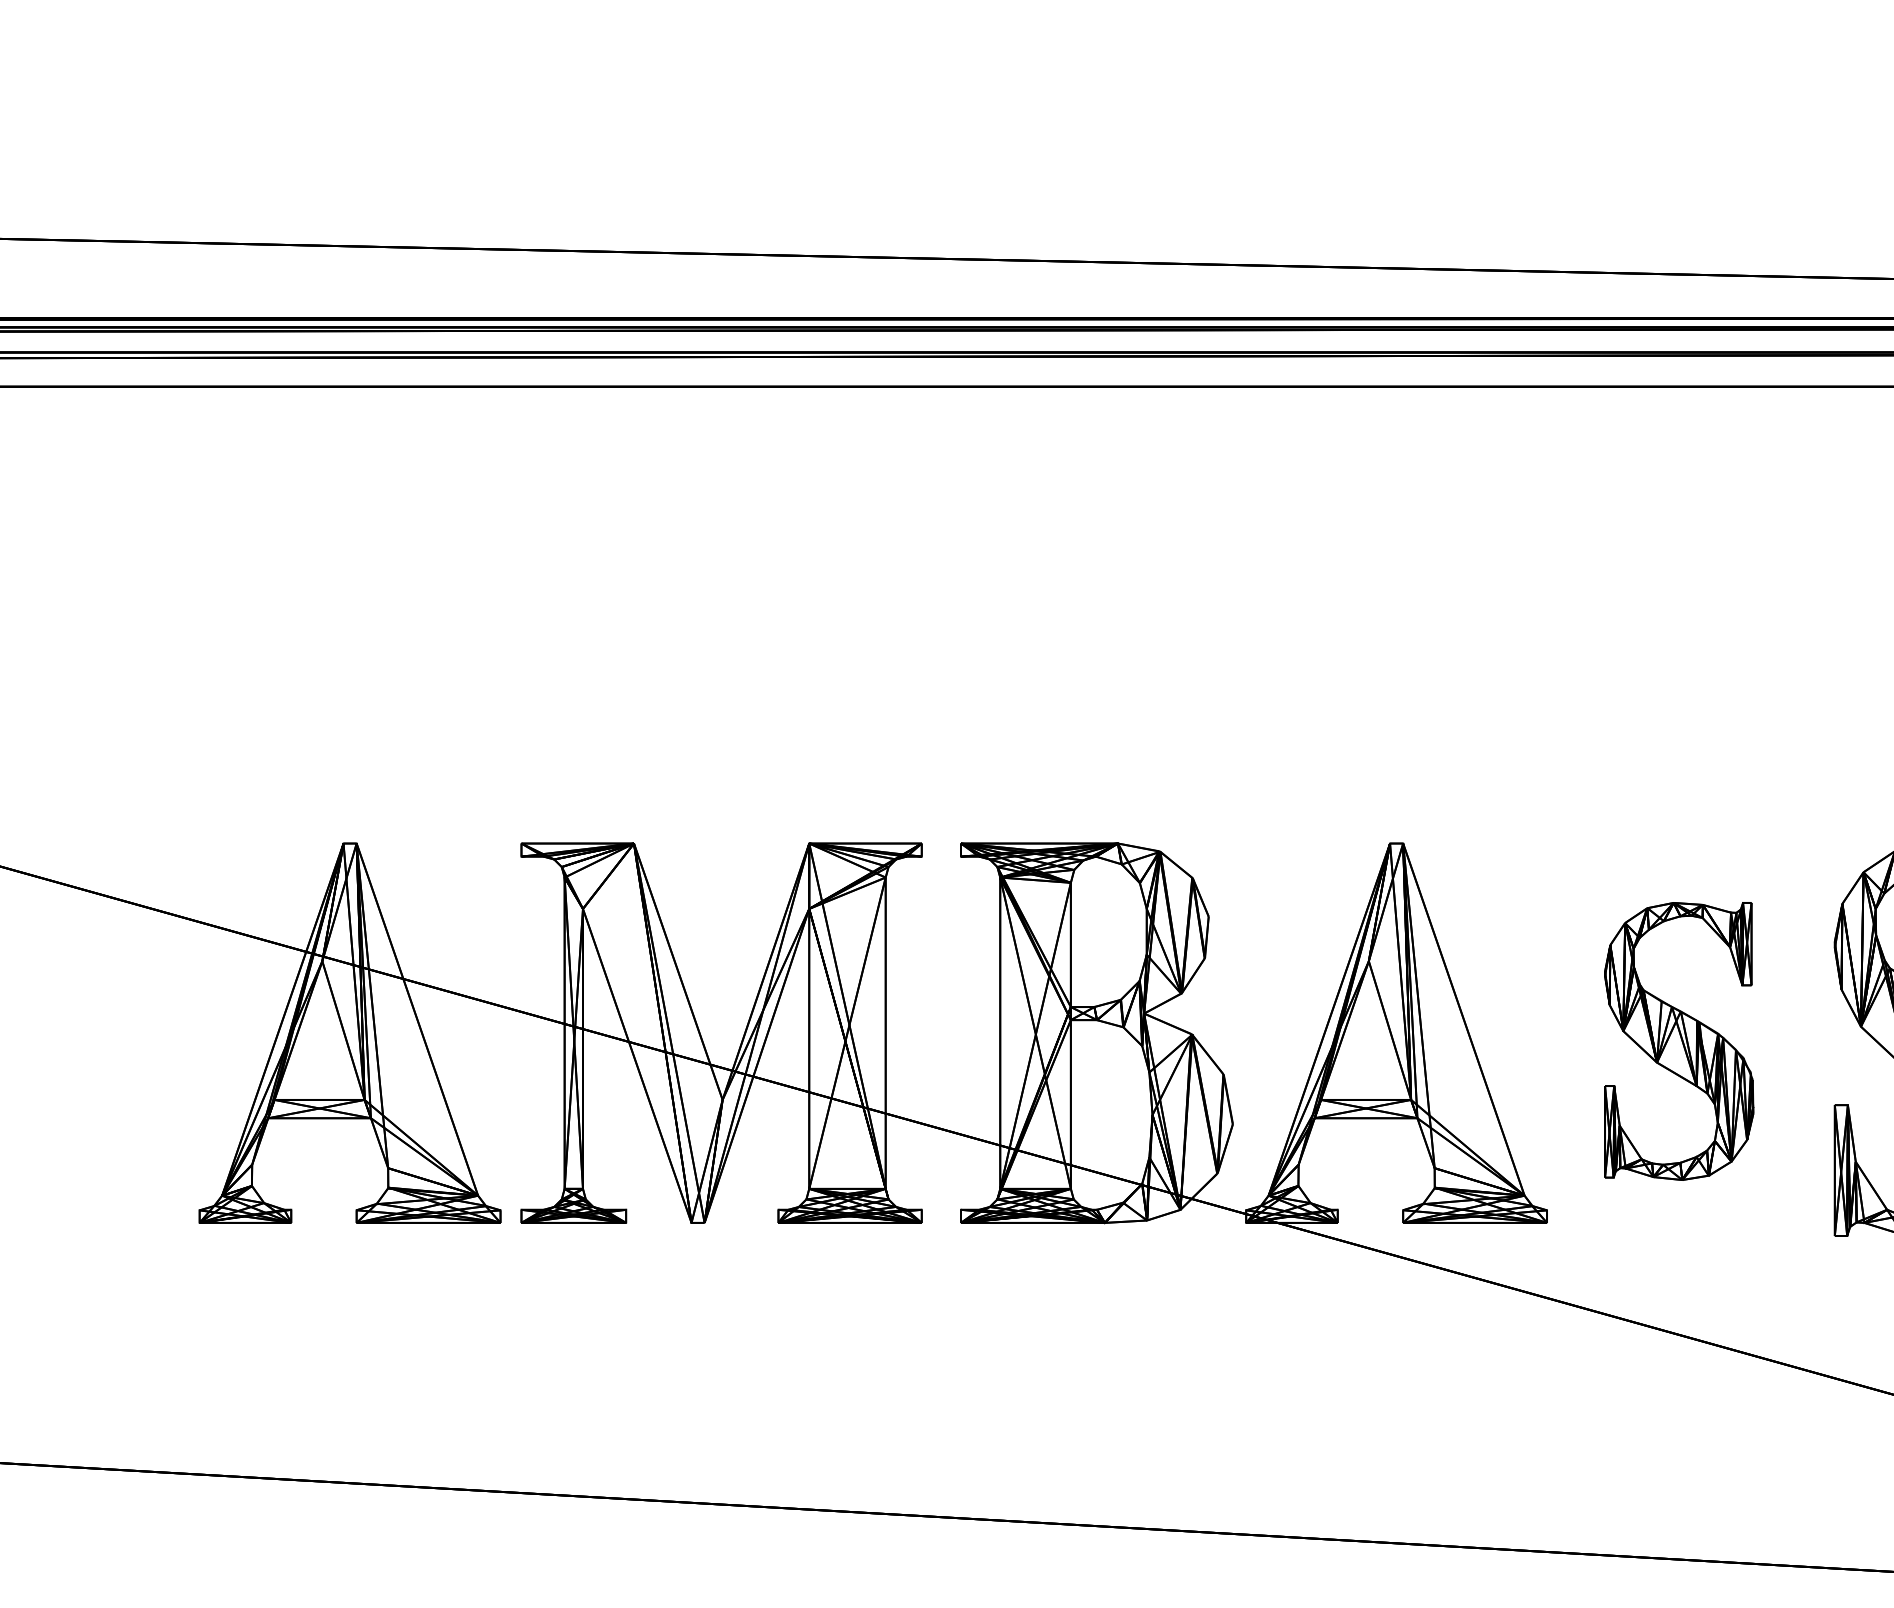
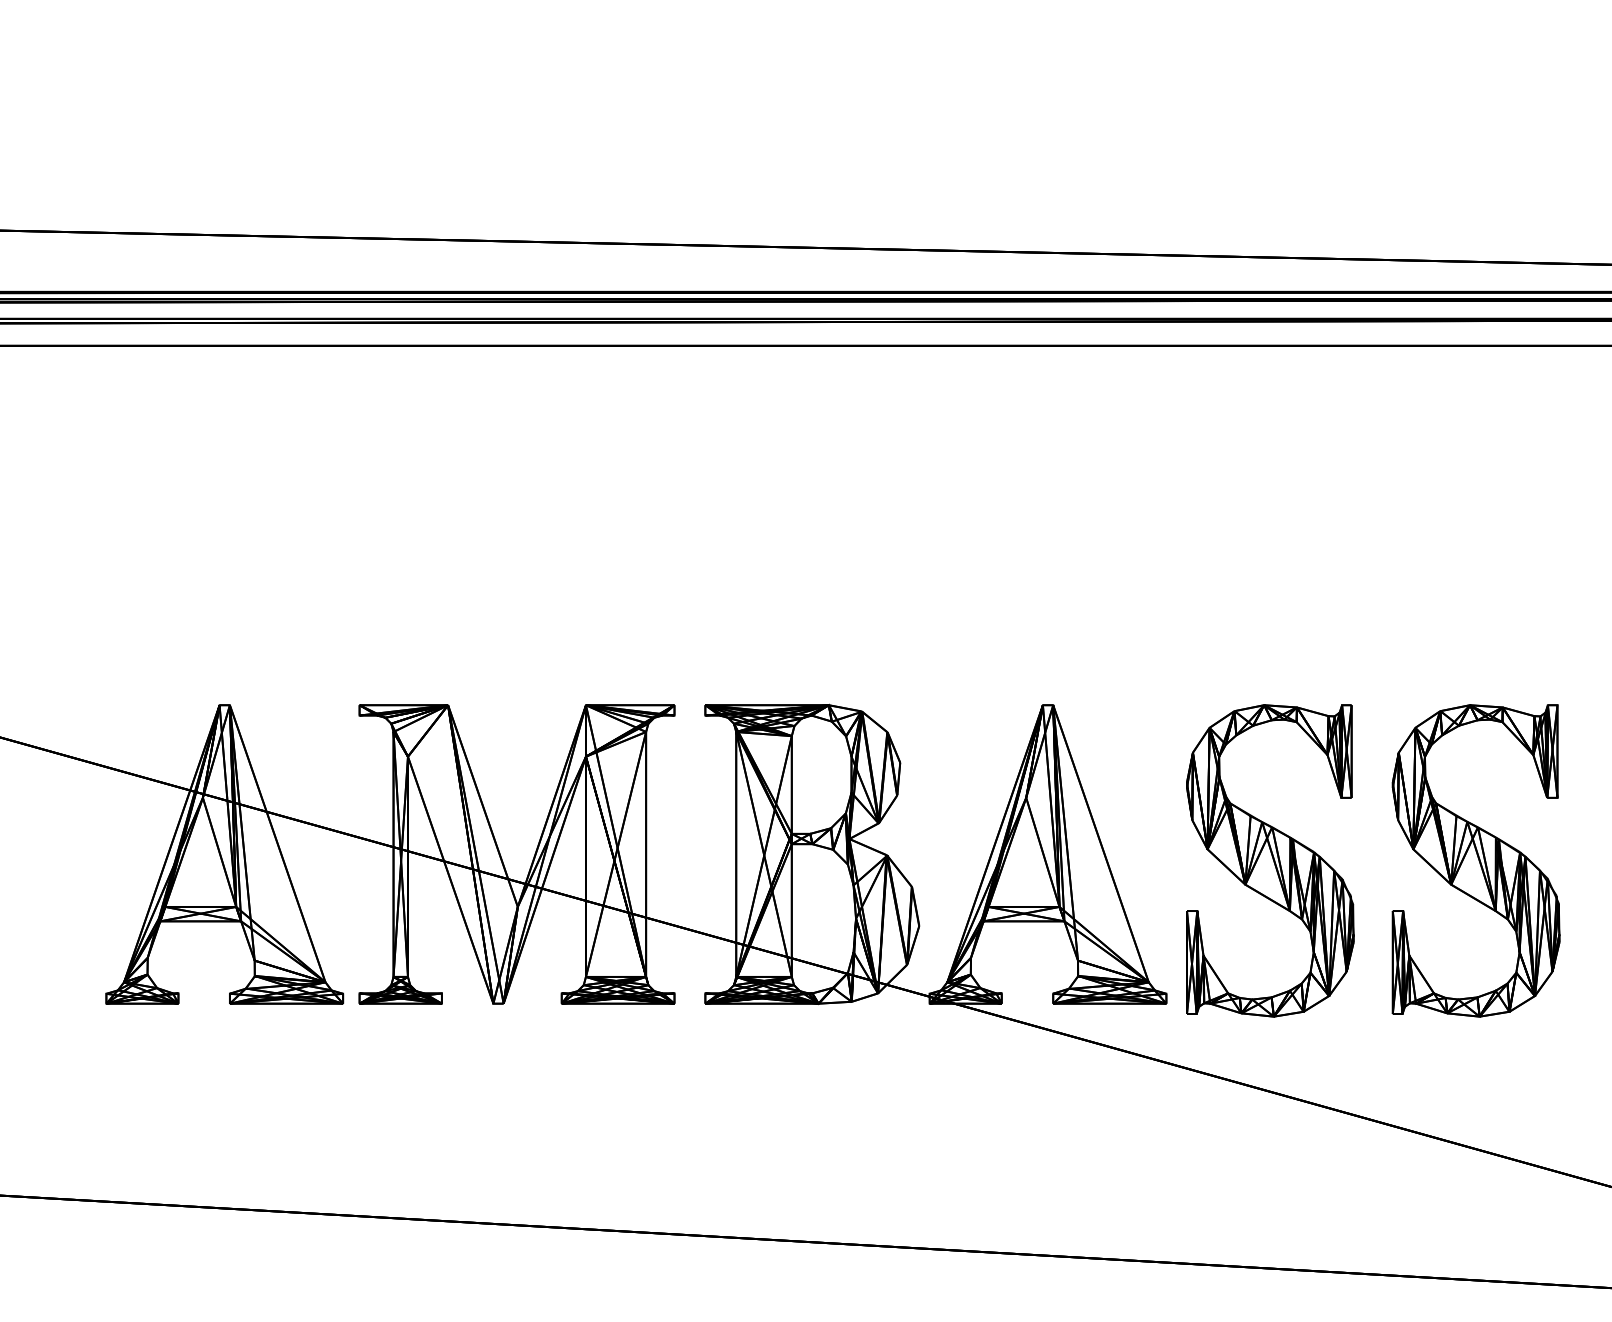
part: (1679, 1040) -> (1270, 860), size x1.43

